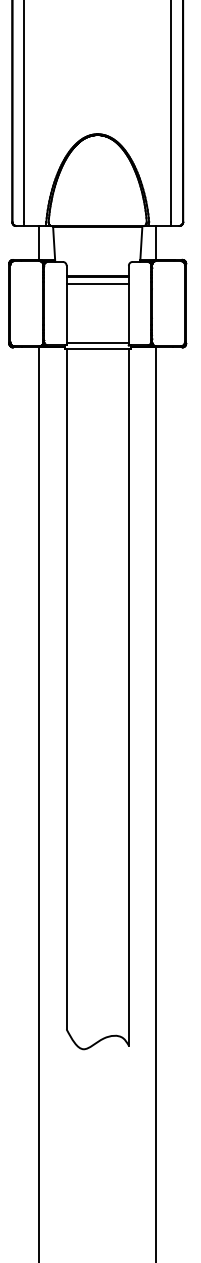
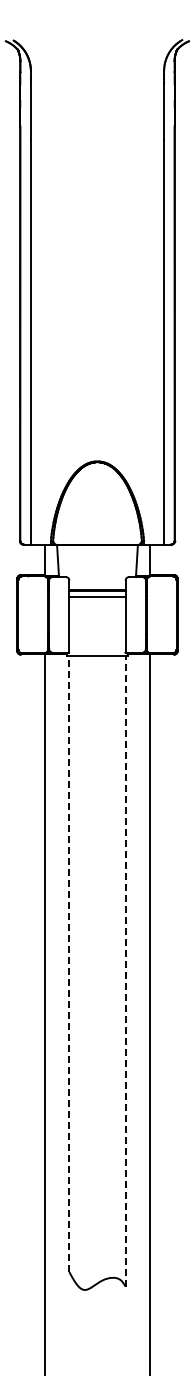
line: (97, 343) -> (97, 650), removed
line: (66, 689) -> (69, 964), solid -> dashed
line: (128, 696) -> (125, 970), solid -> dashed

